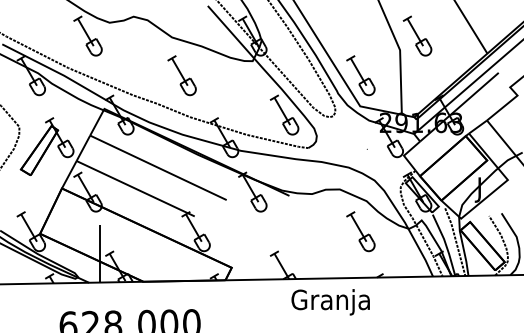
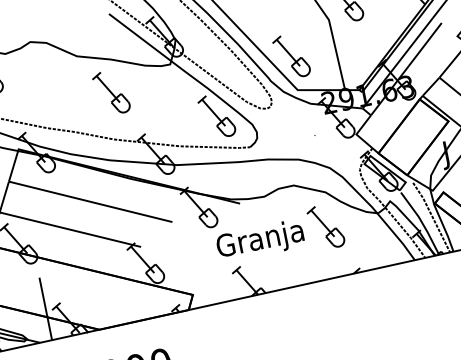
part: (181, 75) -> (110, 92), moved
text: (330, 302) -> (260, 241), moved

